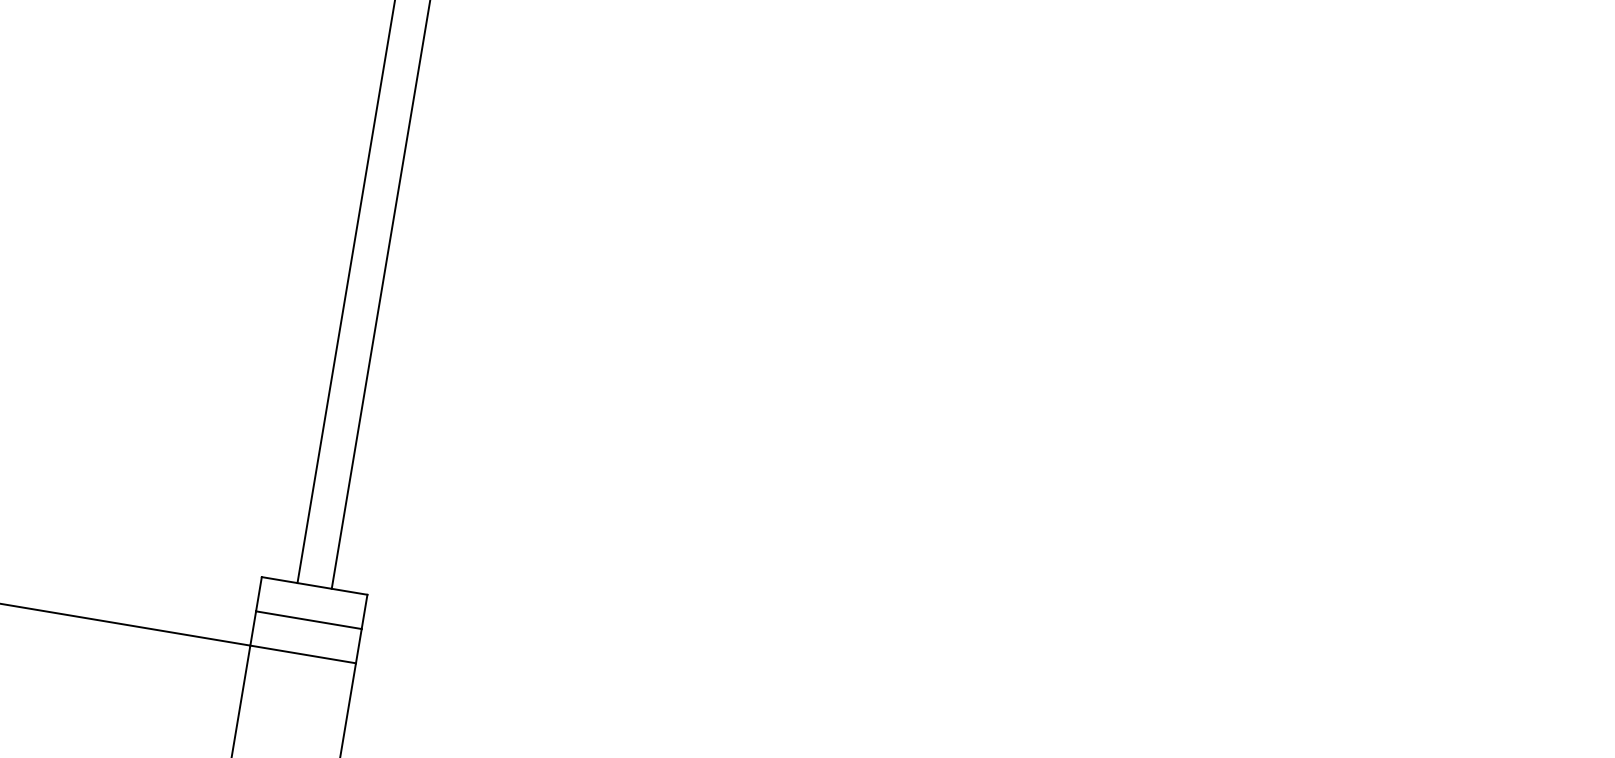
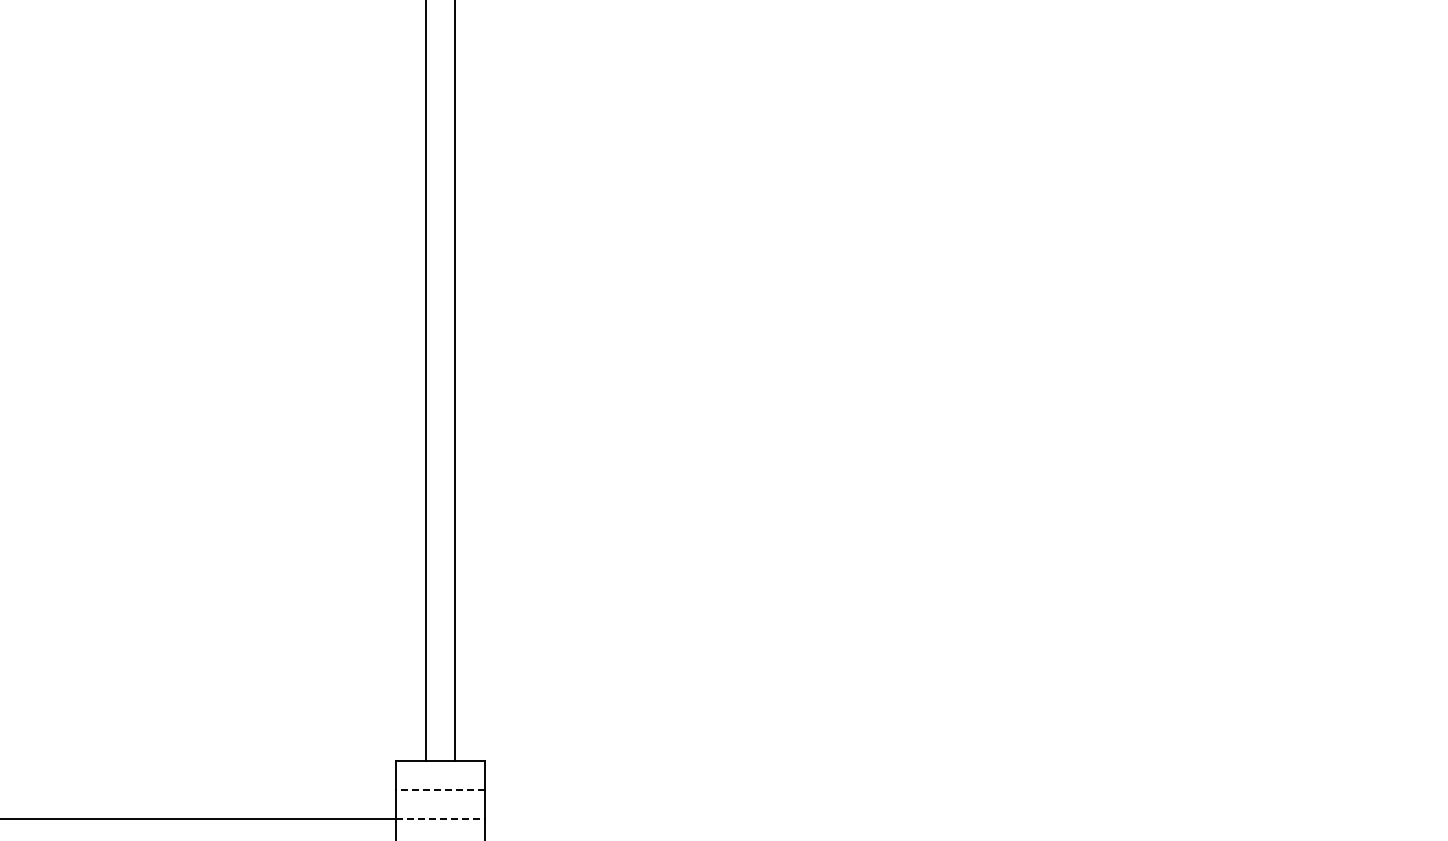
line: (308, 619) -> (440, 789), solid -> dashed
line: (302, 654) -> (440, 818), solid -> dashed

